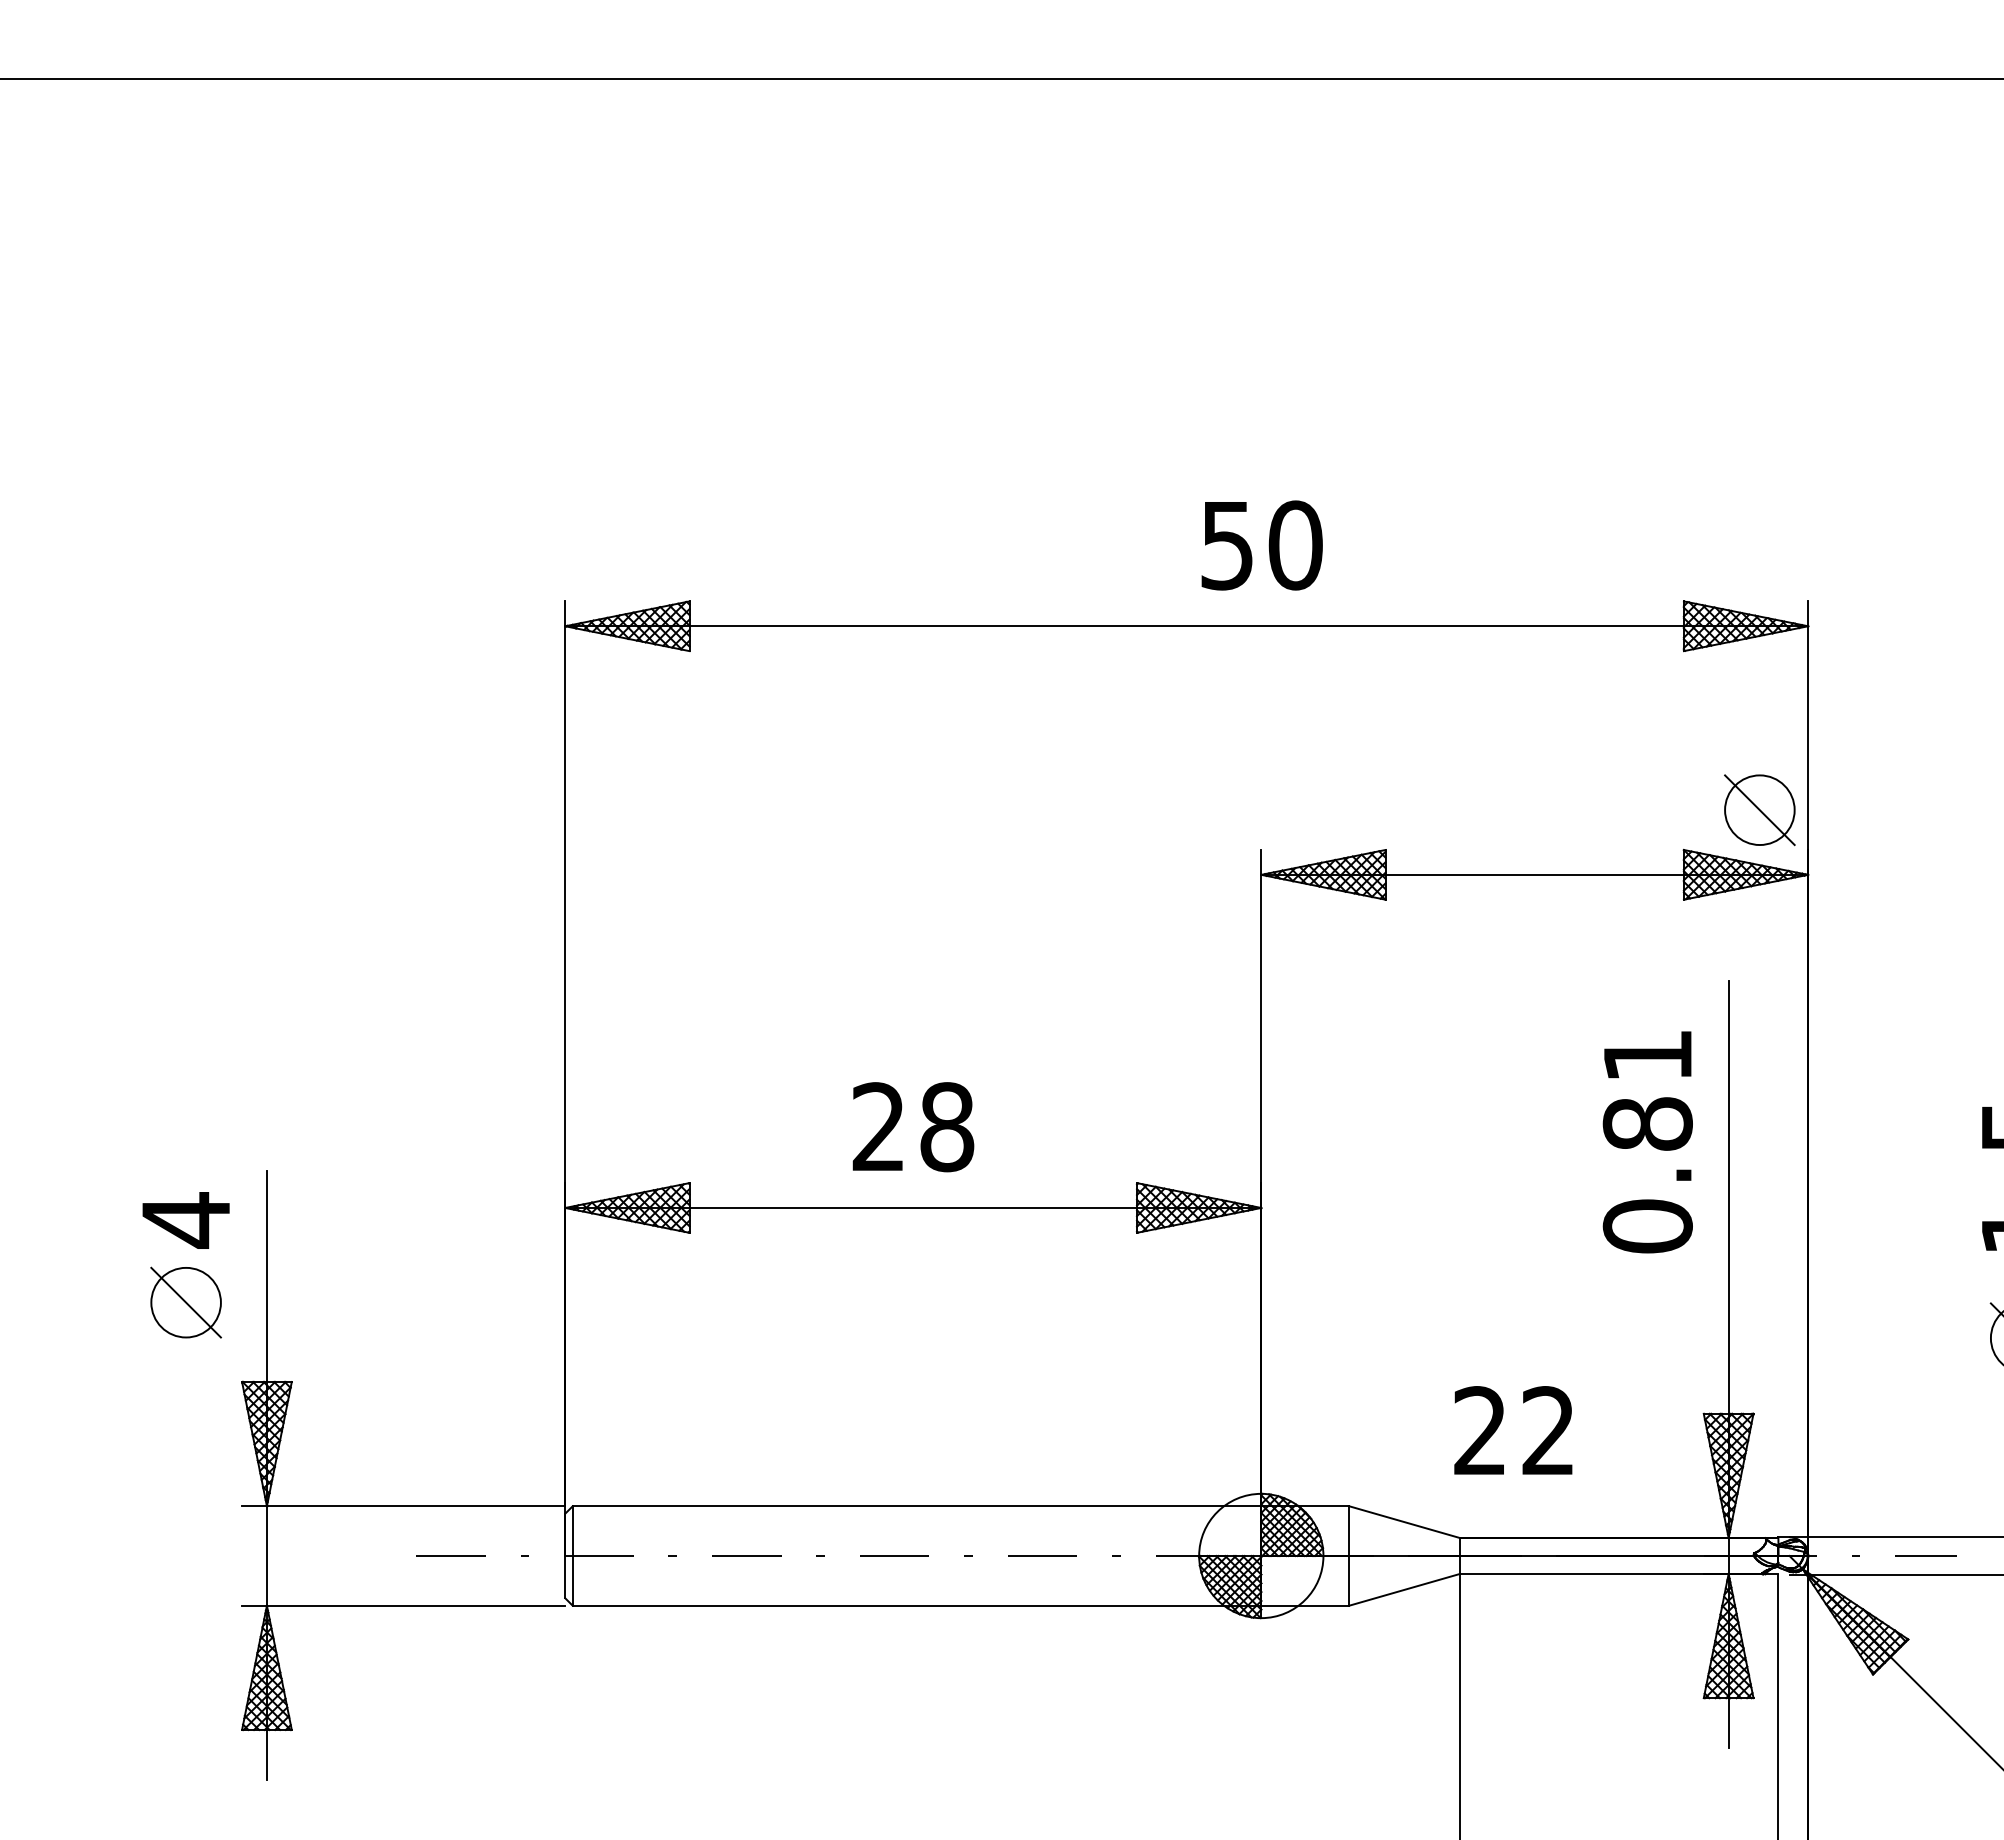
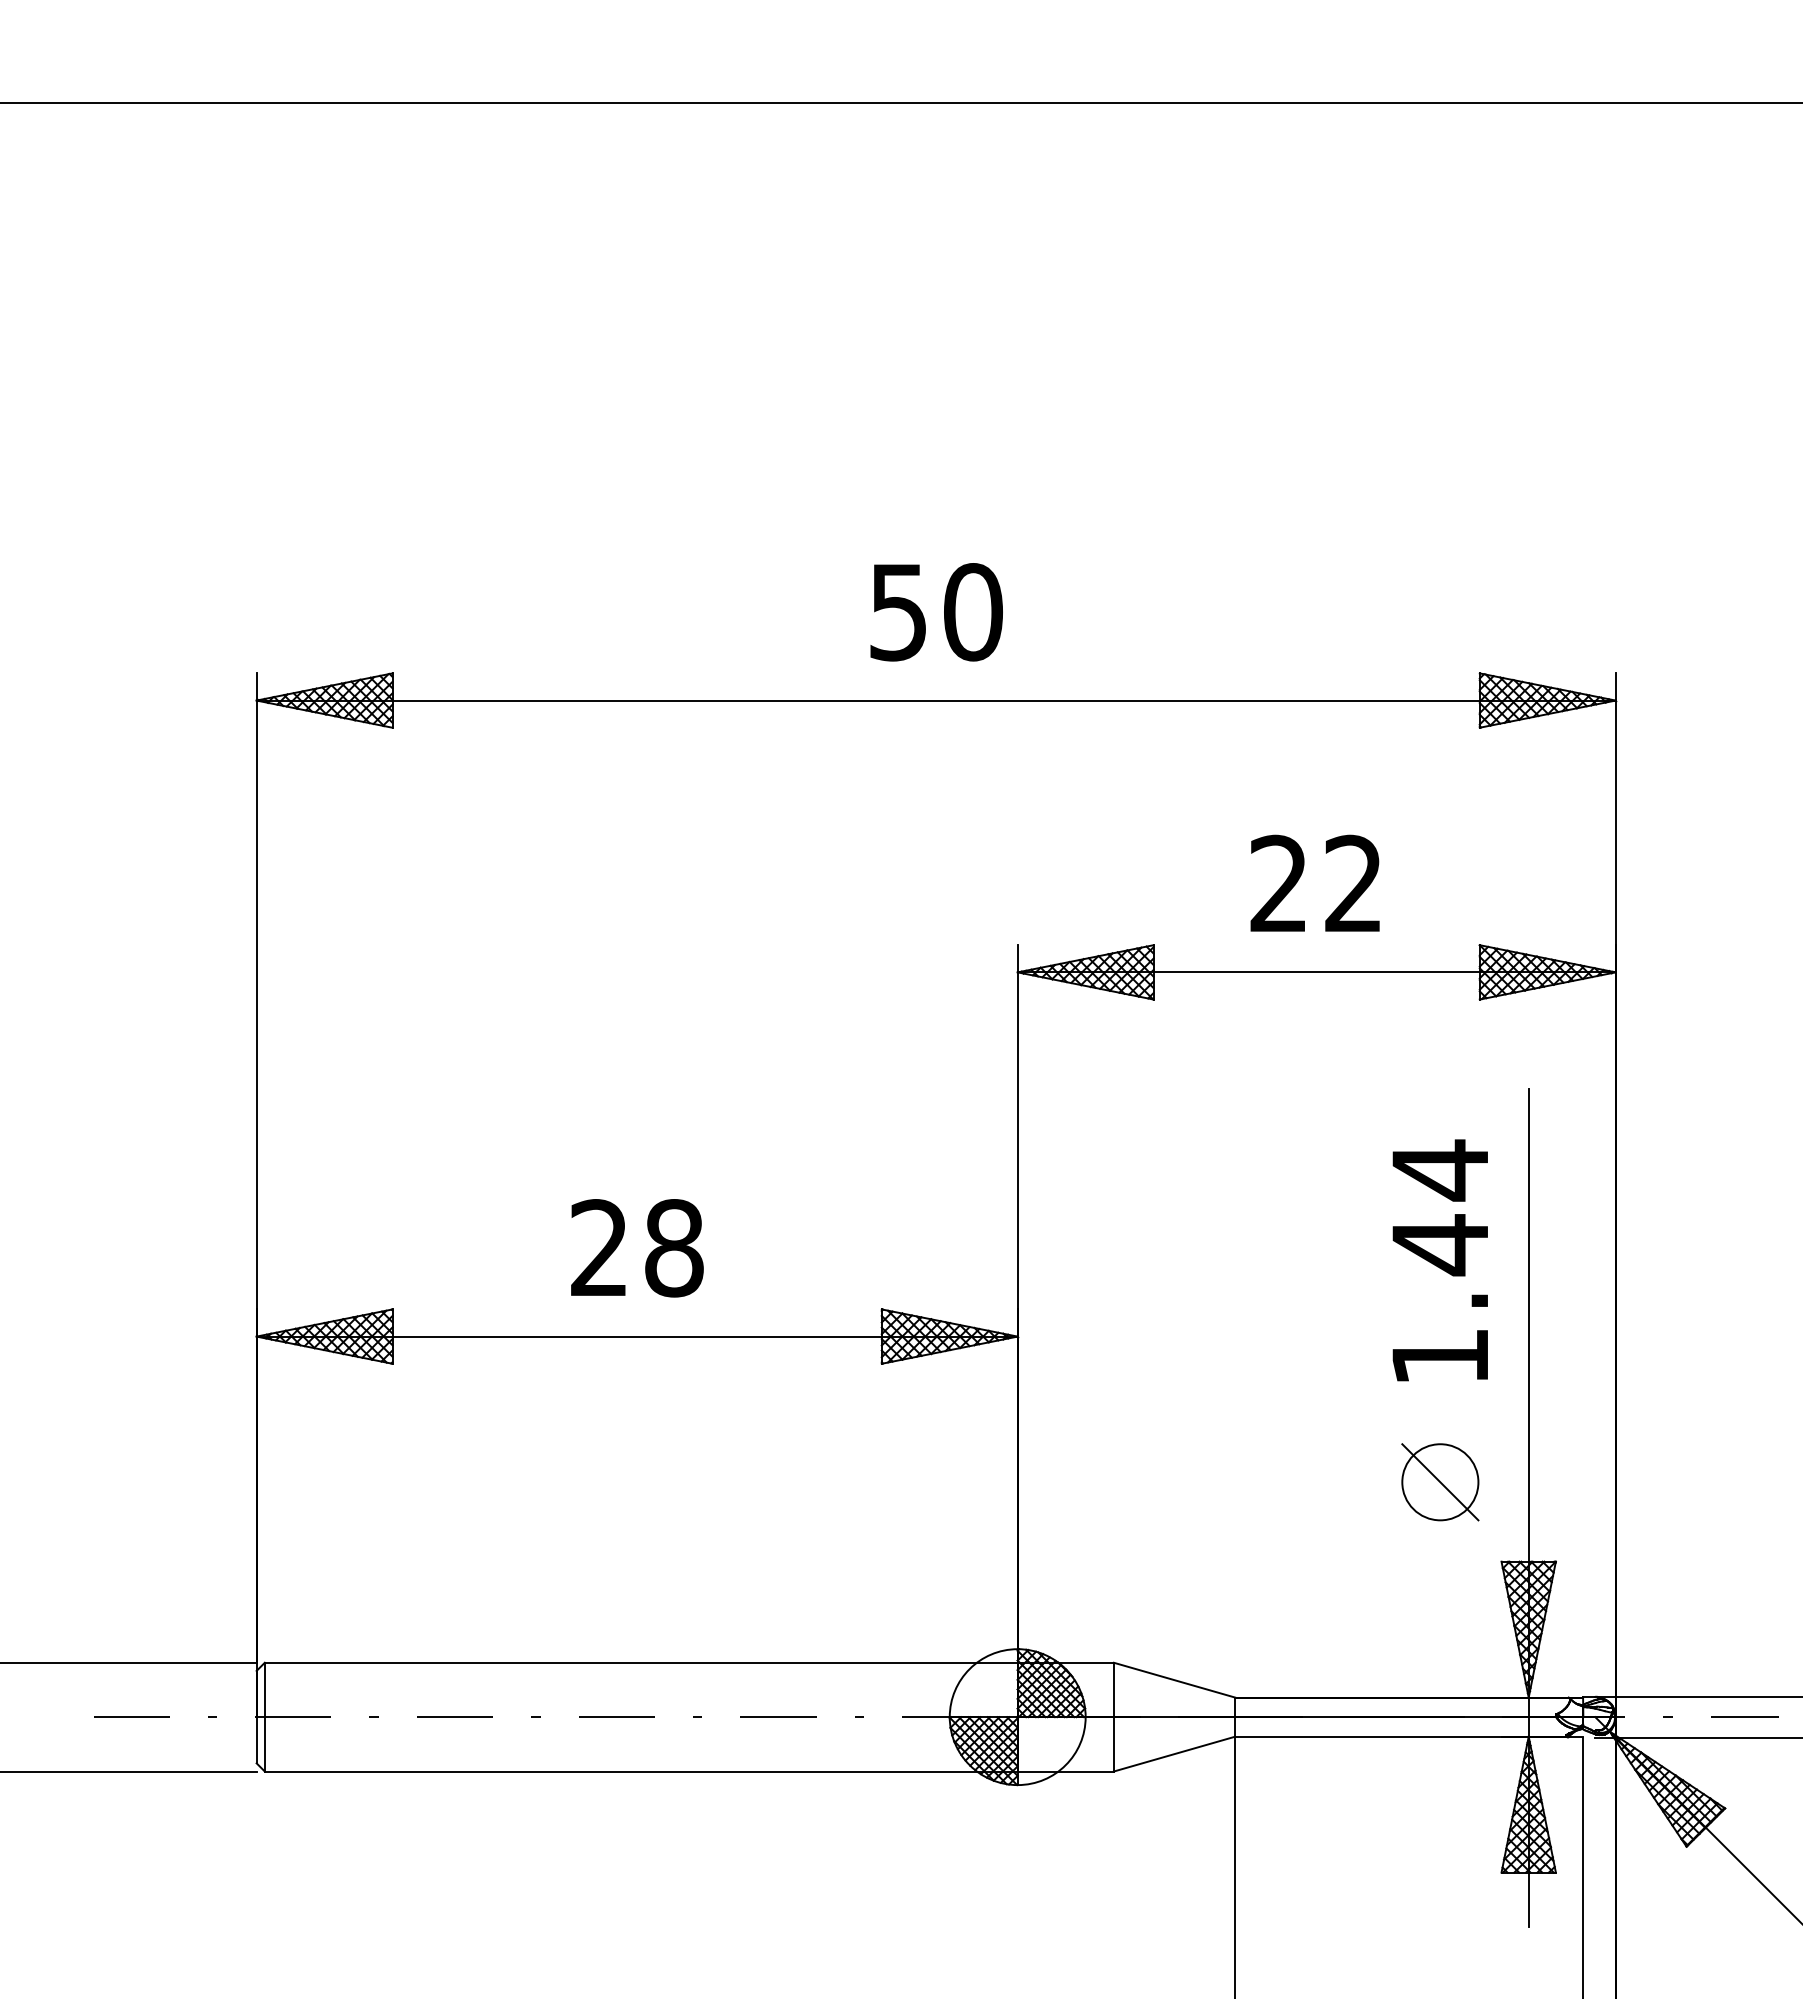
text: (1261, 545) -> (935, 612), moved
part: (1759, 810) -> (1439, 1482), moved
text: (1647, 1140) -> (1439, 1262), 0.81 -> 1.44
text: (1513, 1430) -> (1315, 883), moved

